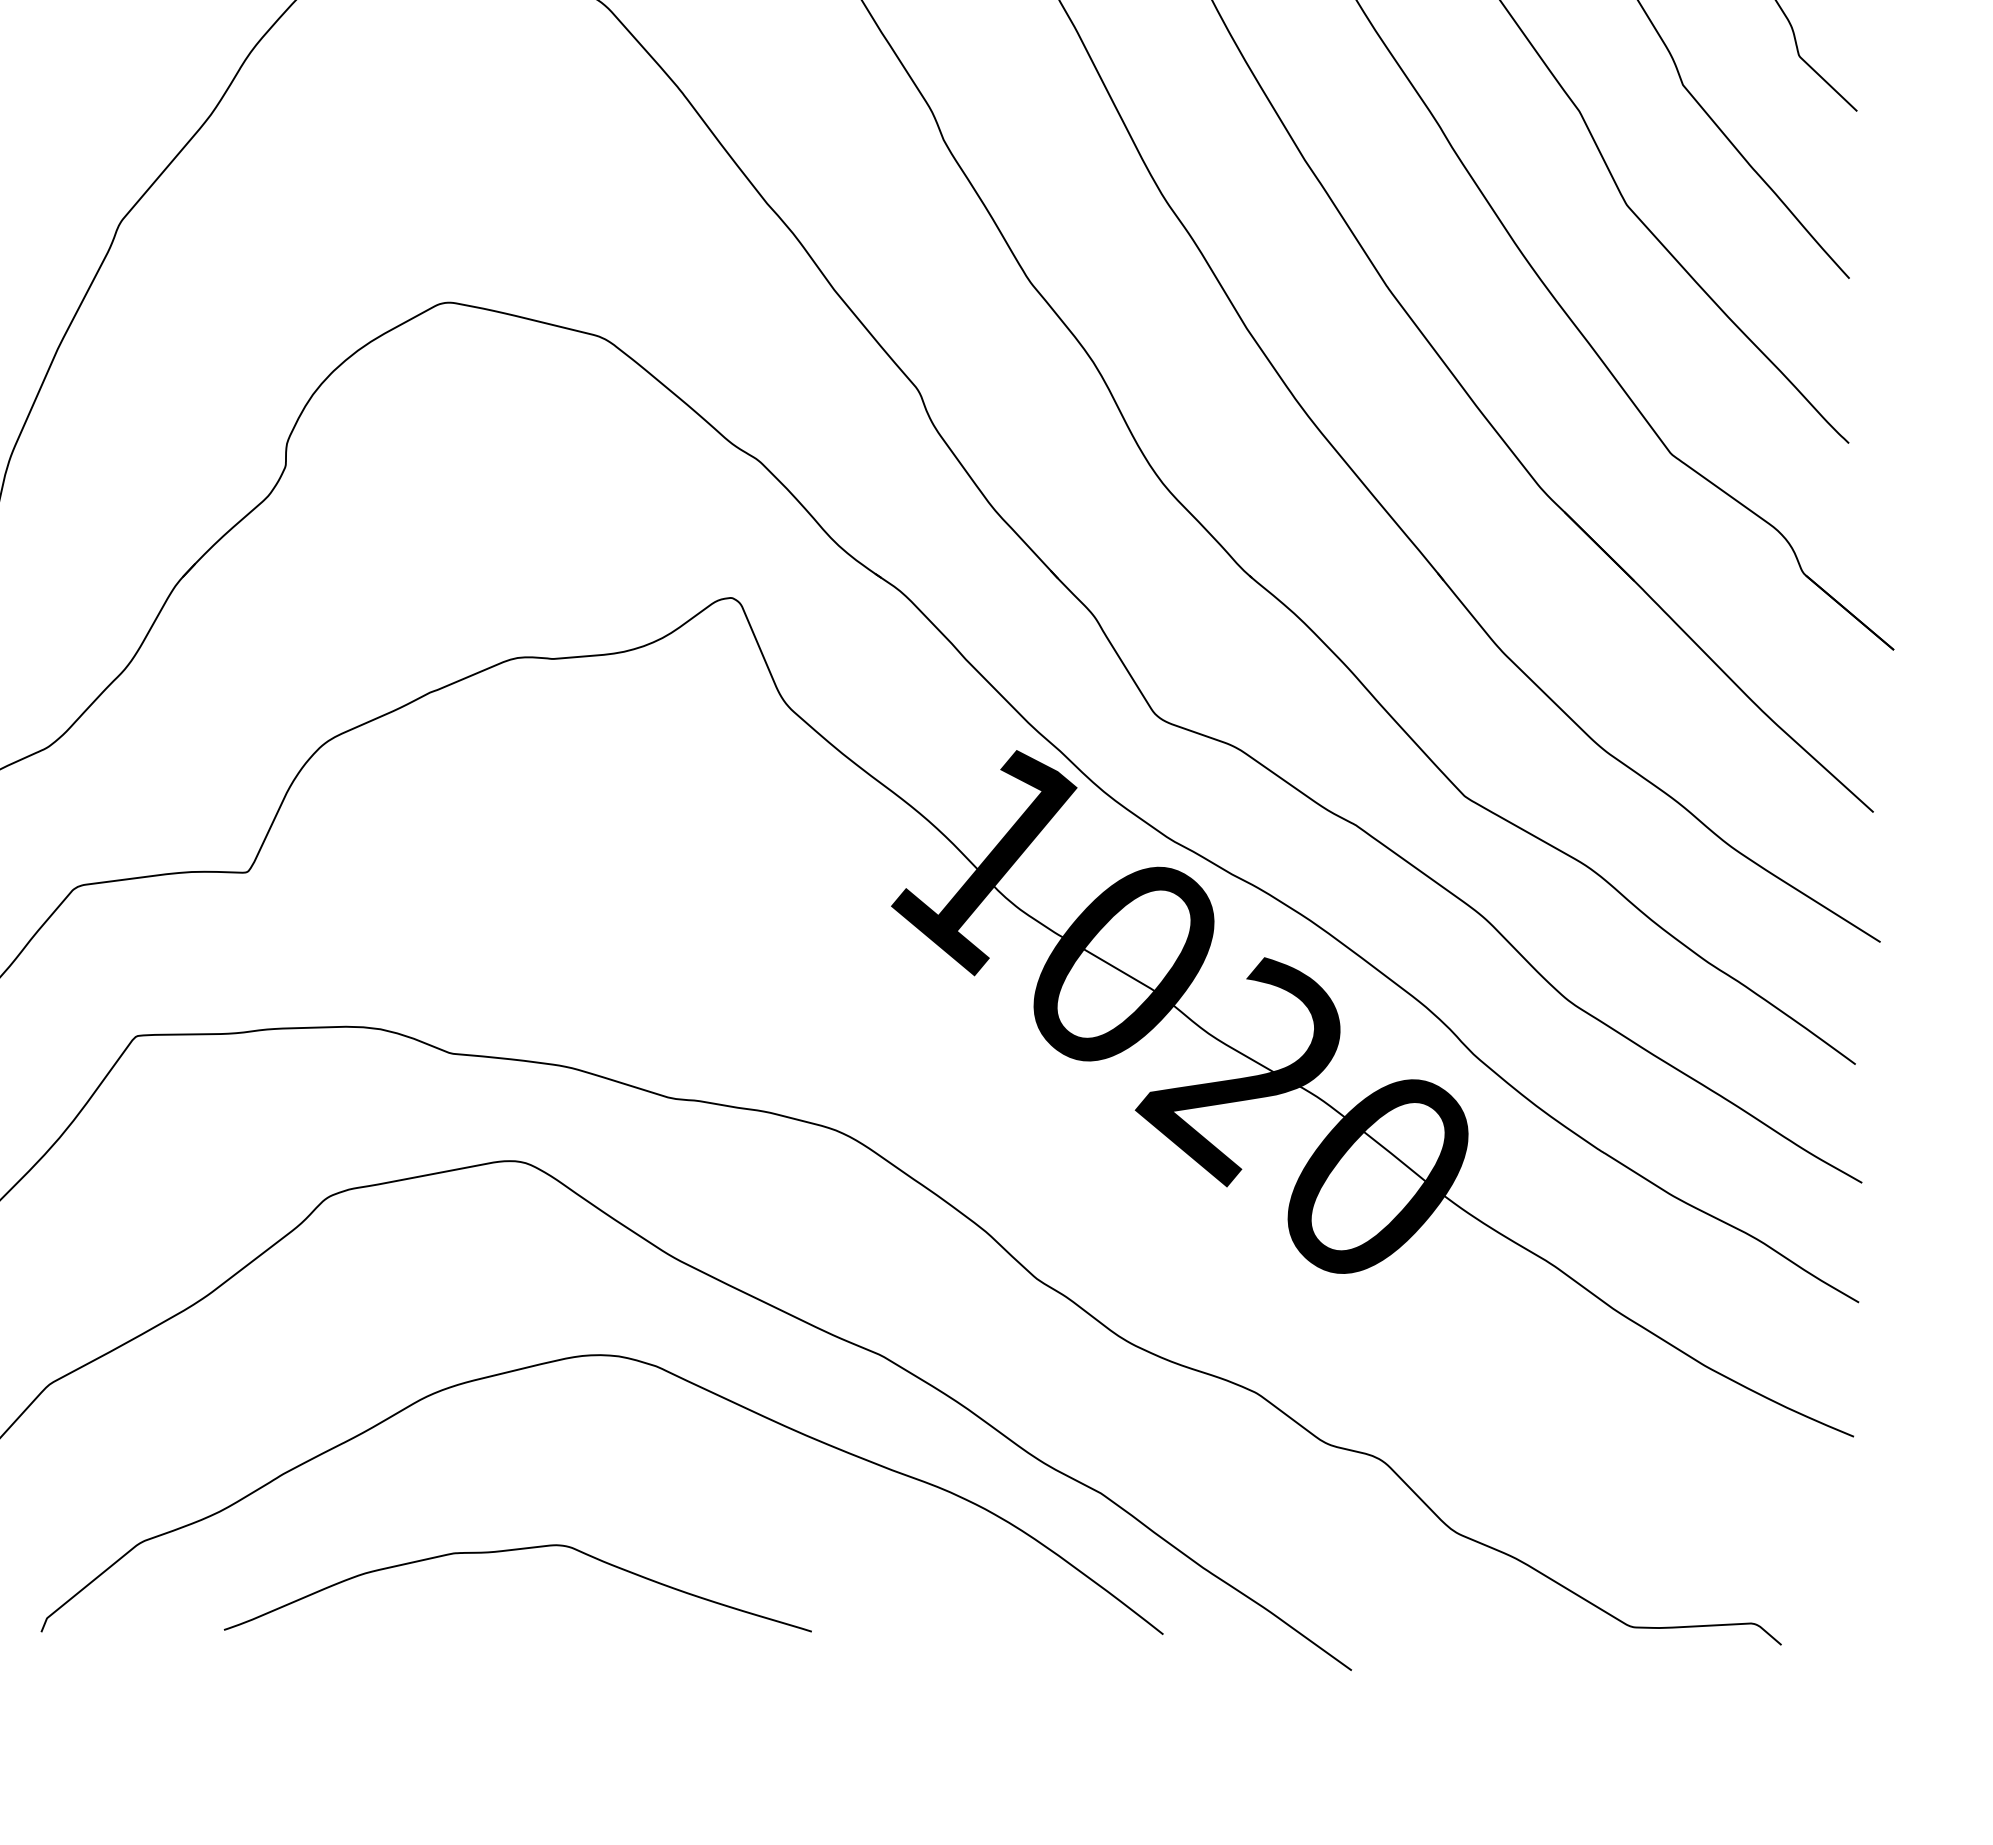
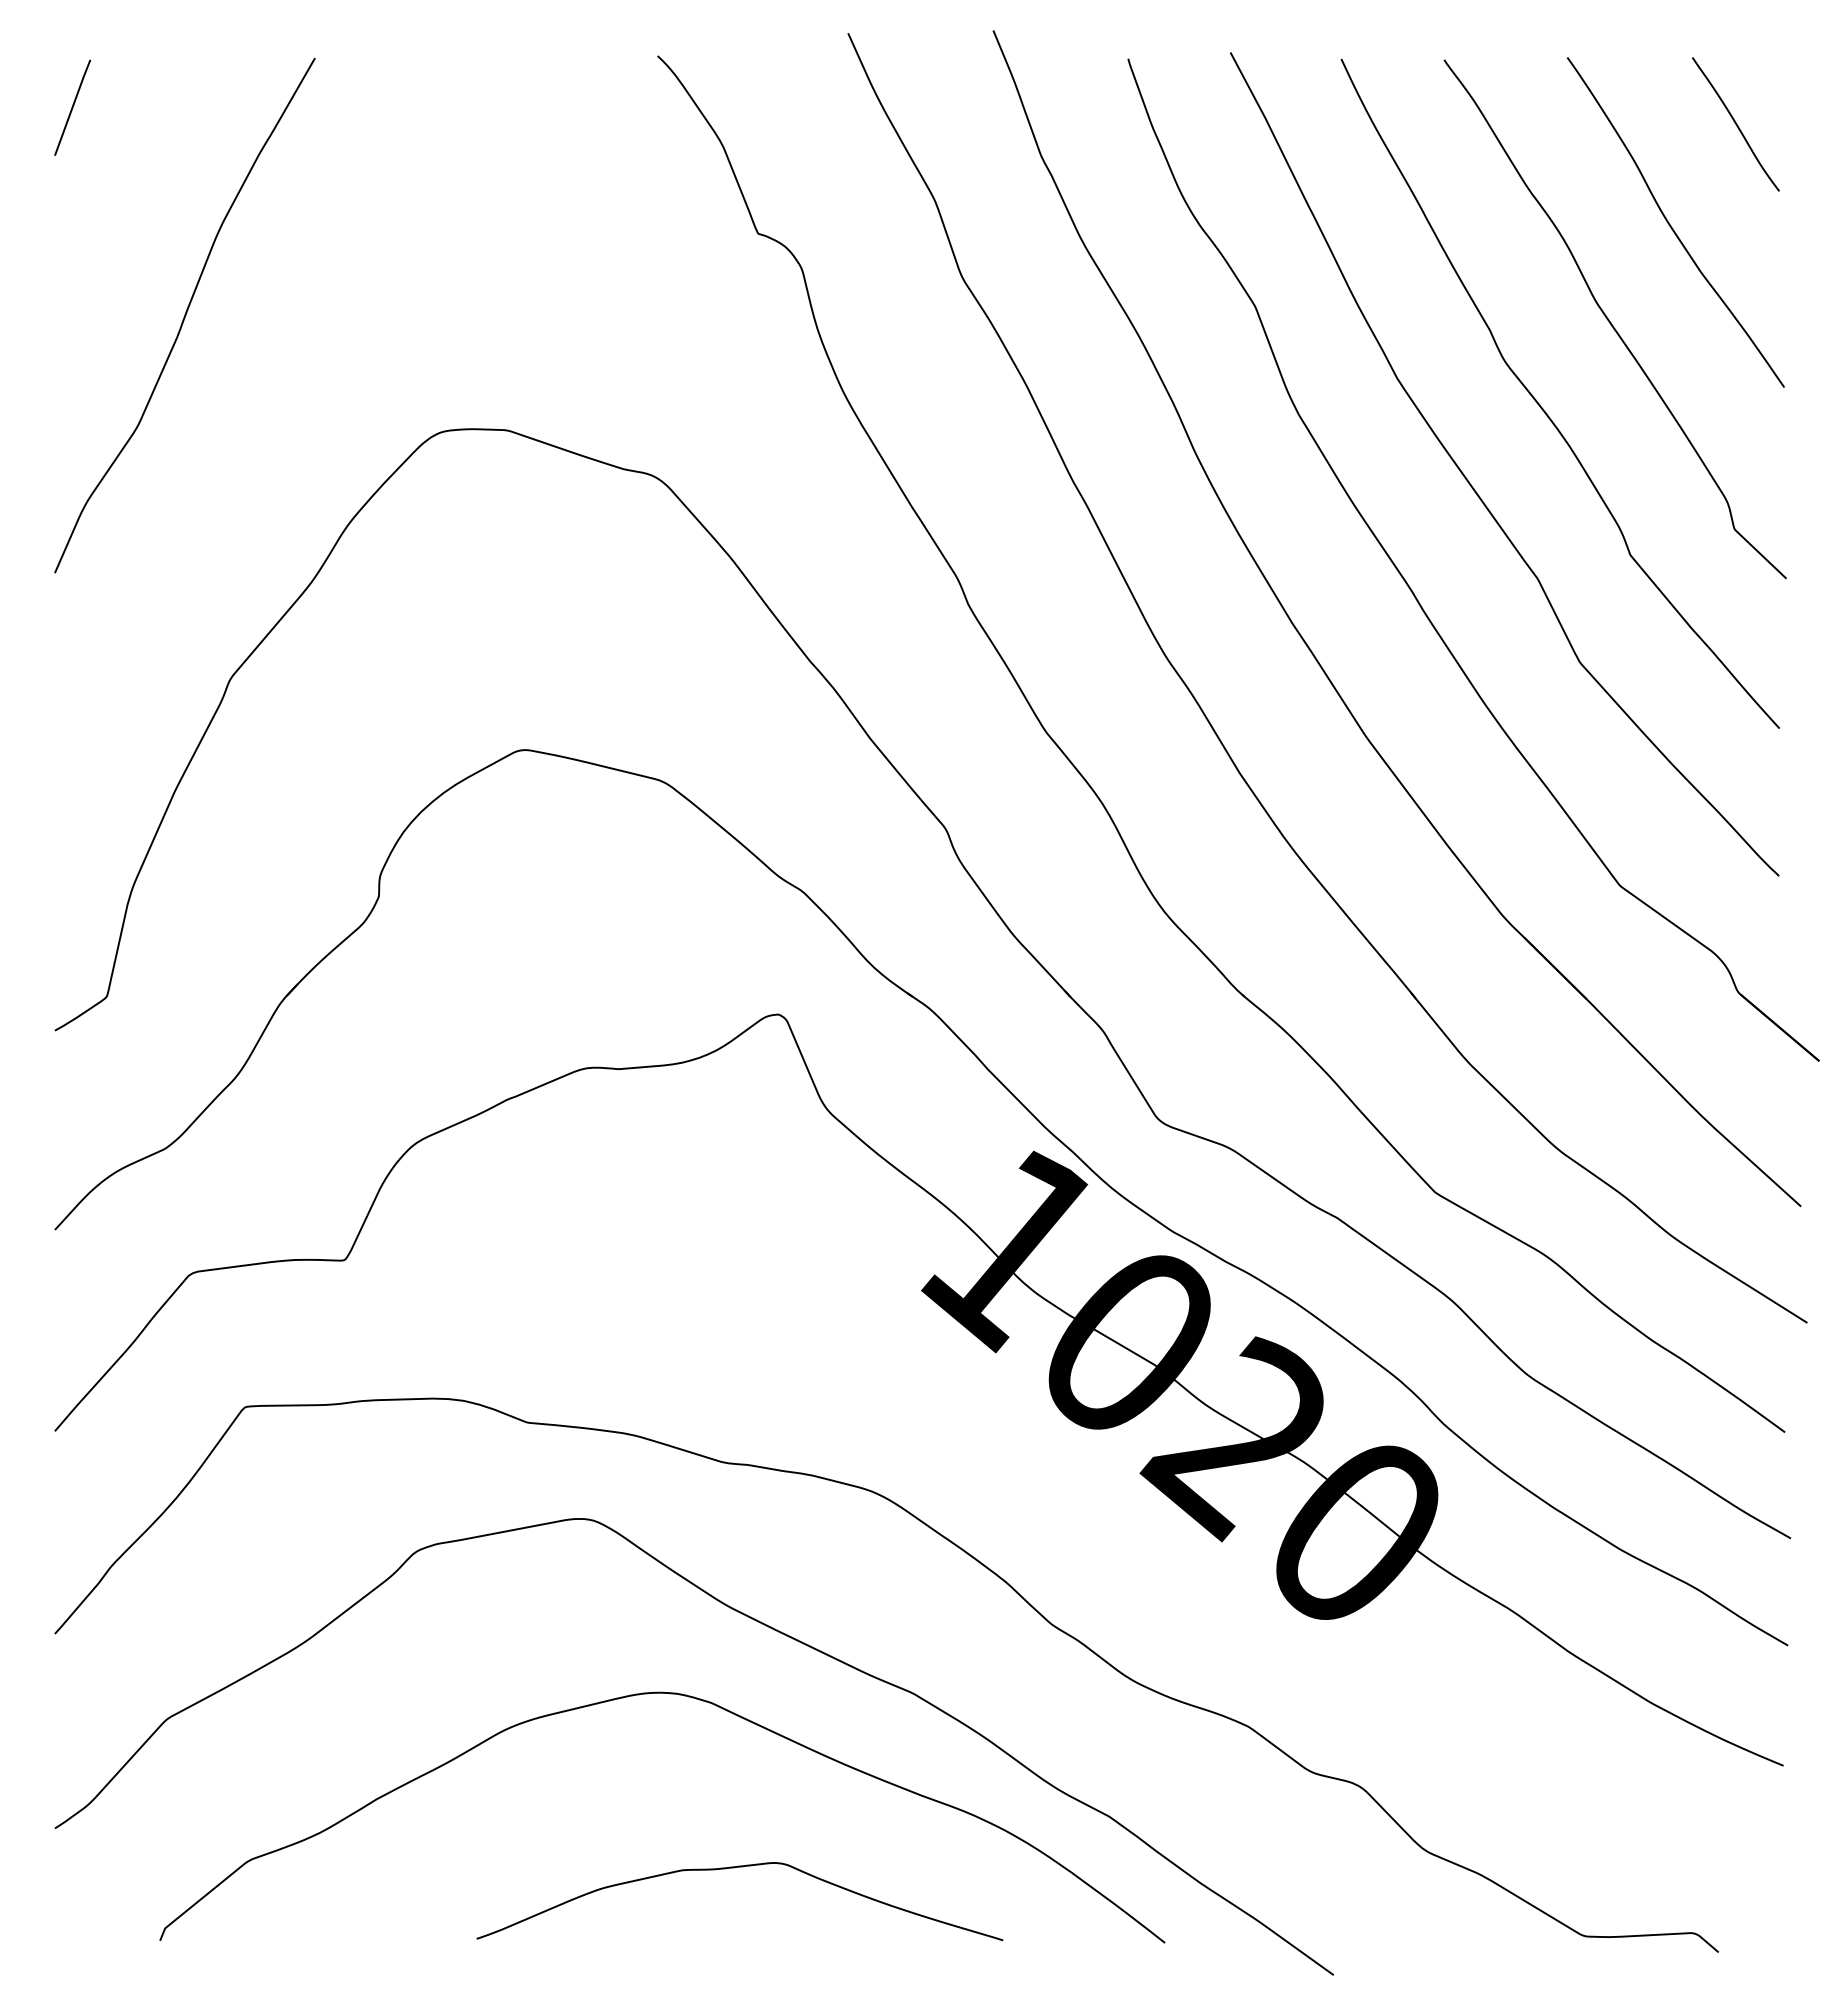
curve: (511, 1551) -> (734, 1868), moved

